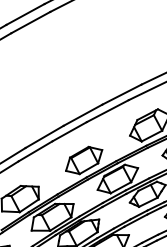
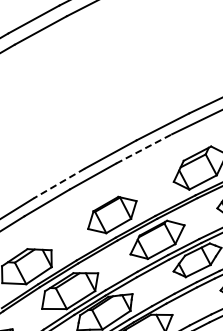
line: (108, 110) -> (144, 148), solid -> dashed
line: (44, 136) -> (59, 183), solid -> dashed

